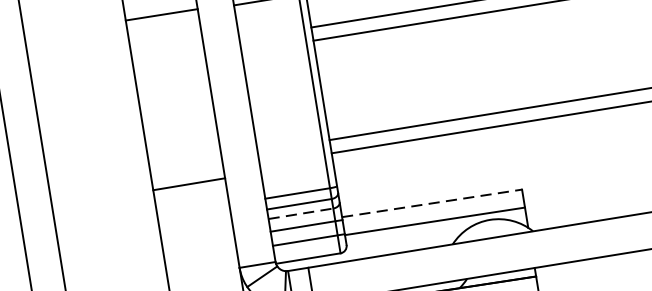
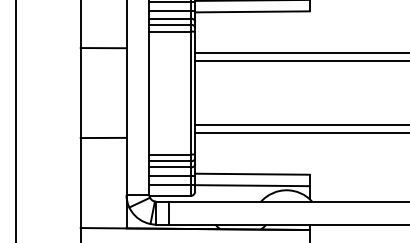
line: (161, 15) -> (103, 48), moved
line: (432, 203) -> (252, 174), dashed -> solid
line: (300, 213) -> (169, 167), dashed -> solid

